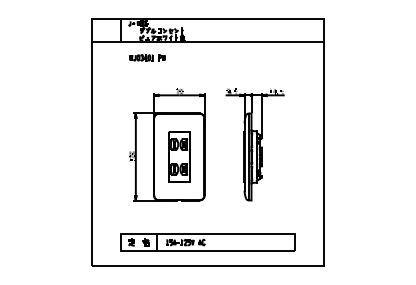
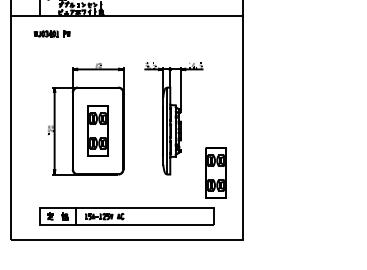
part: (147, 57) -> (52, 33), moved
part: (297, 198) -> (216, 172), added

